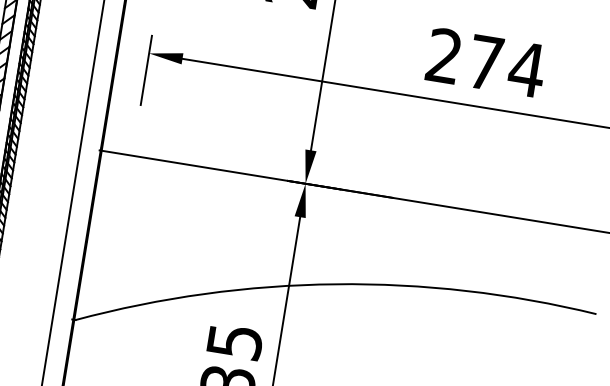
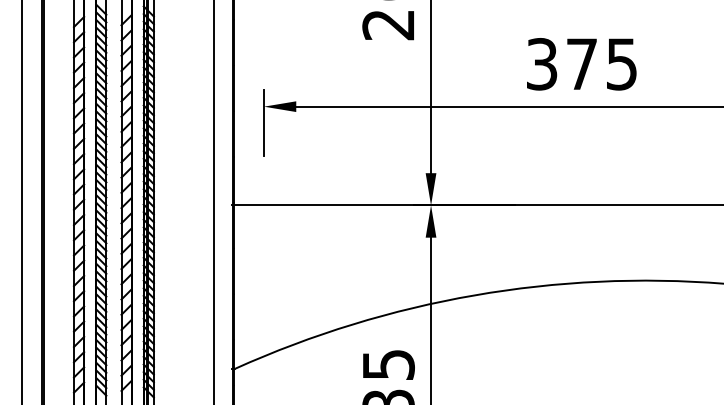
text: (486, 63) -> (582, 64), 274 -> 375

